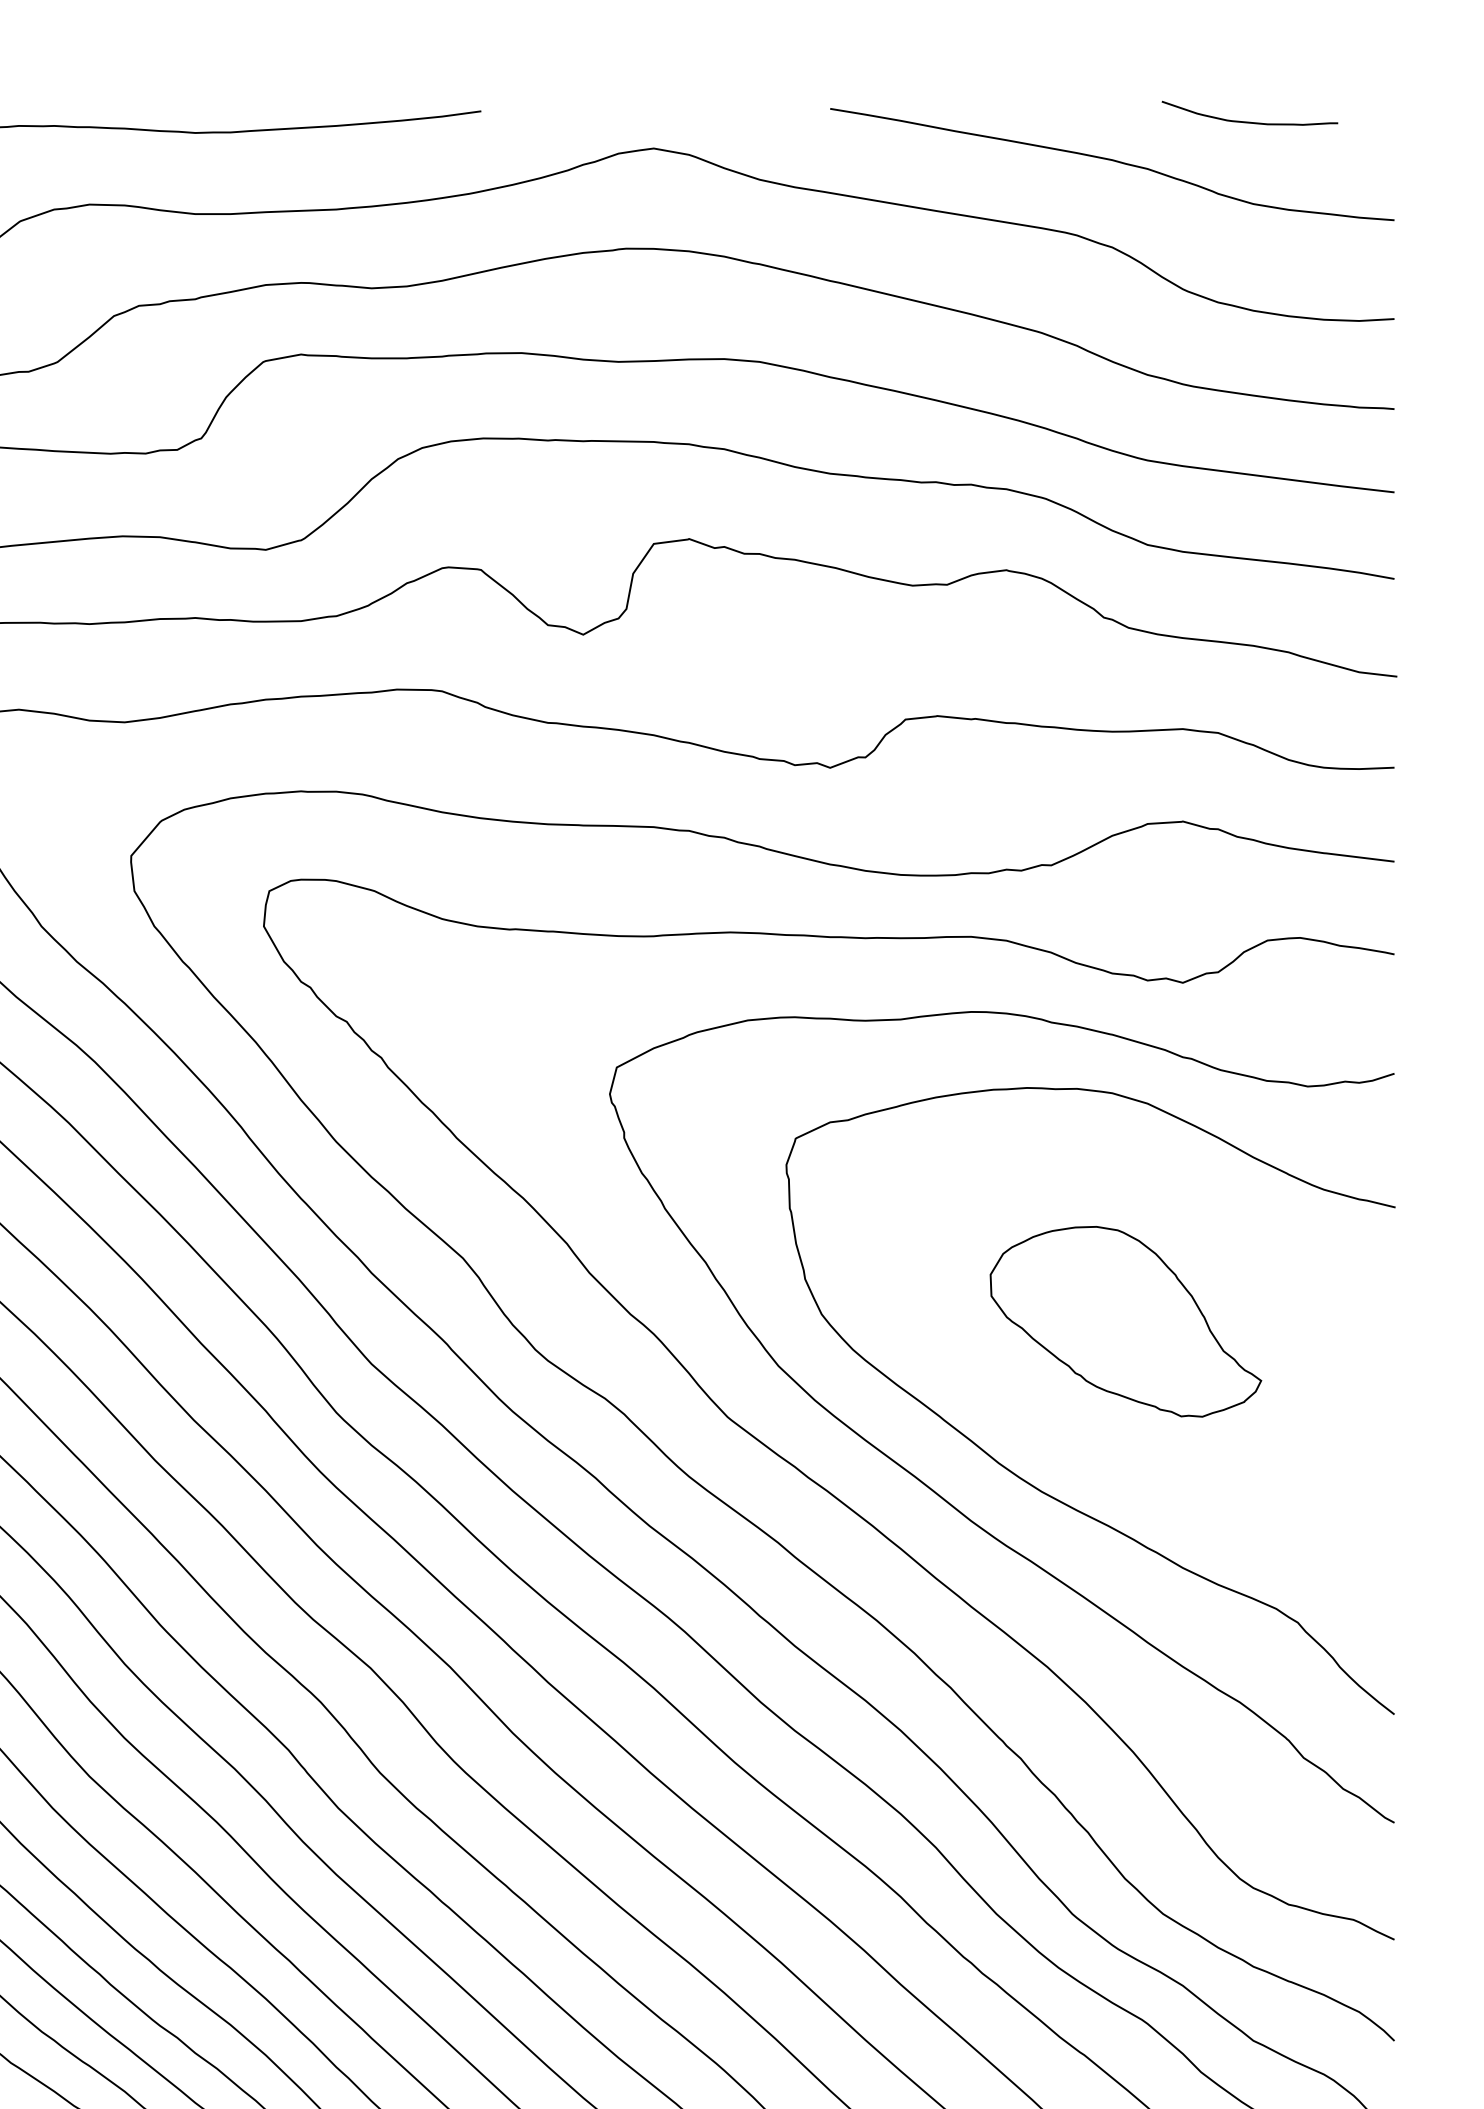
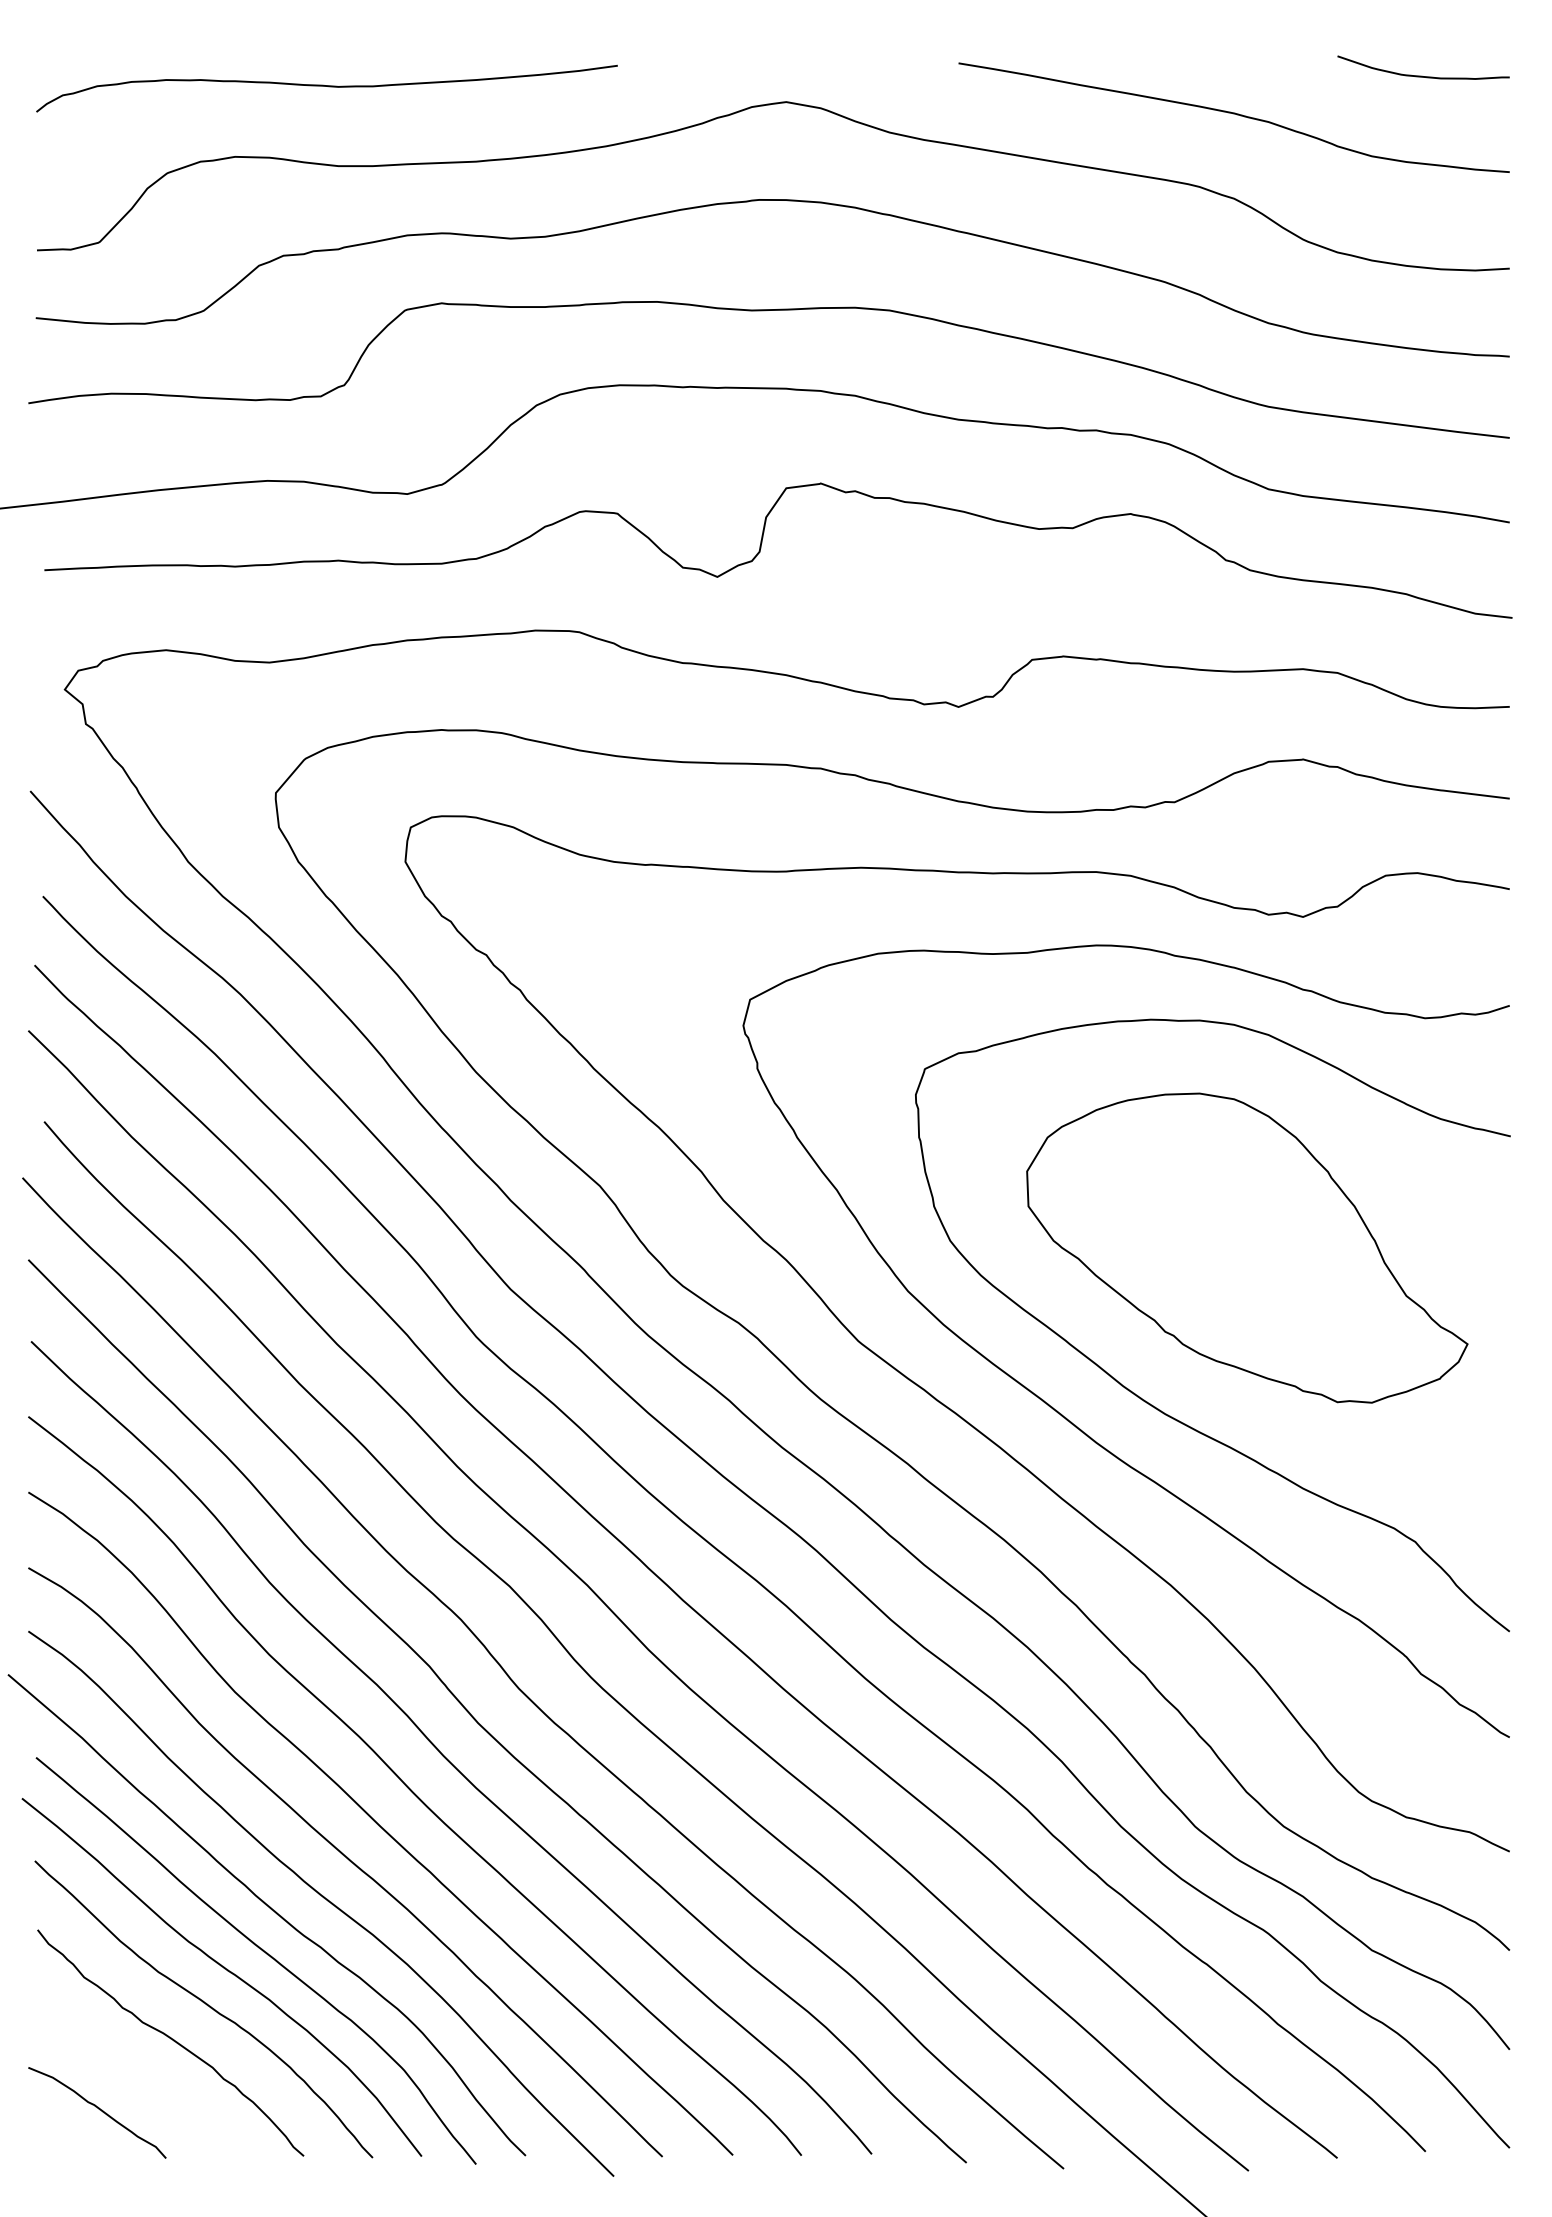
curve: (1248, 121) -> (1422, 75), moved
part: (1126, 1321) -> (1247, 1247), size x1.67

